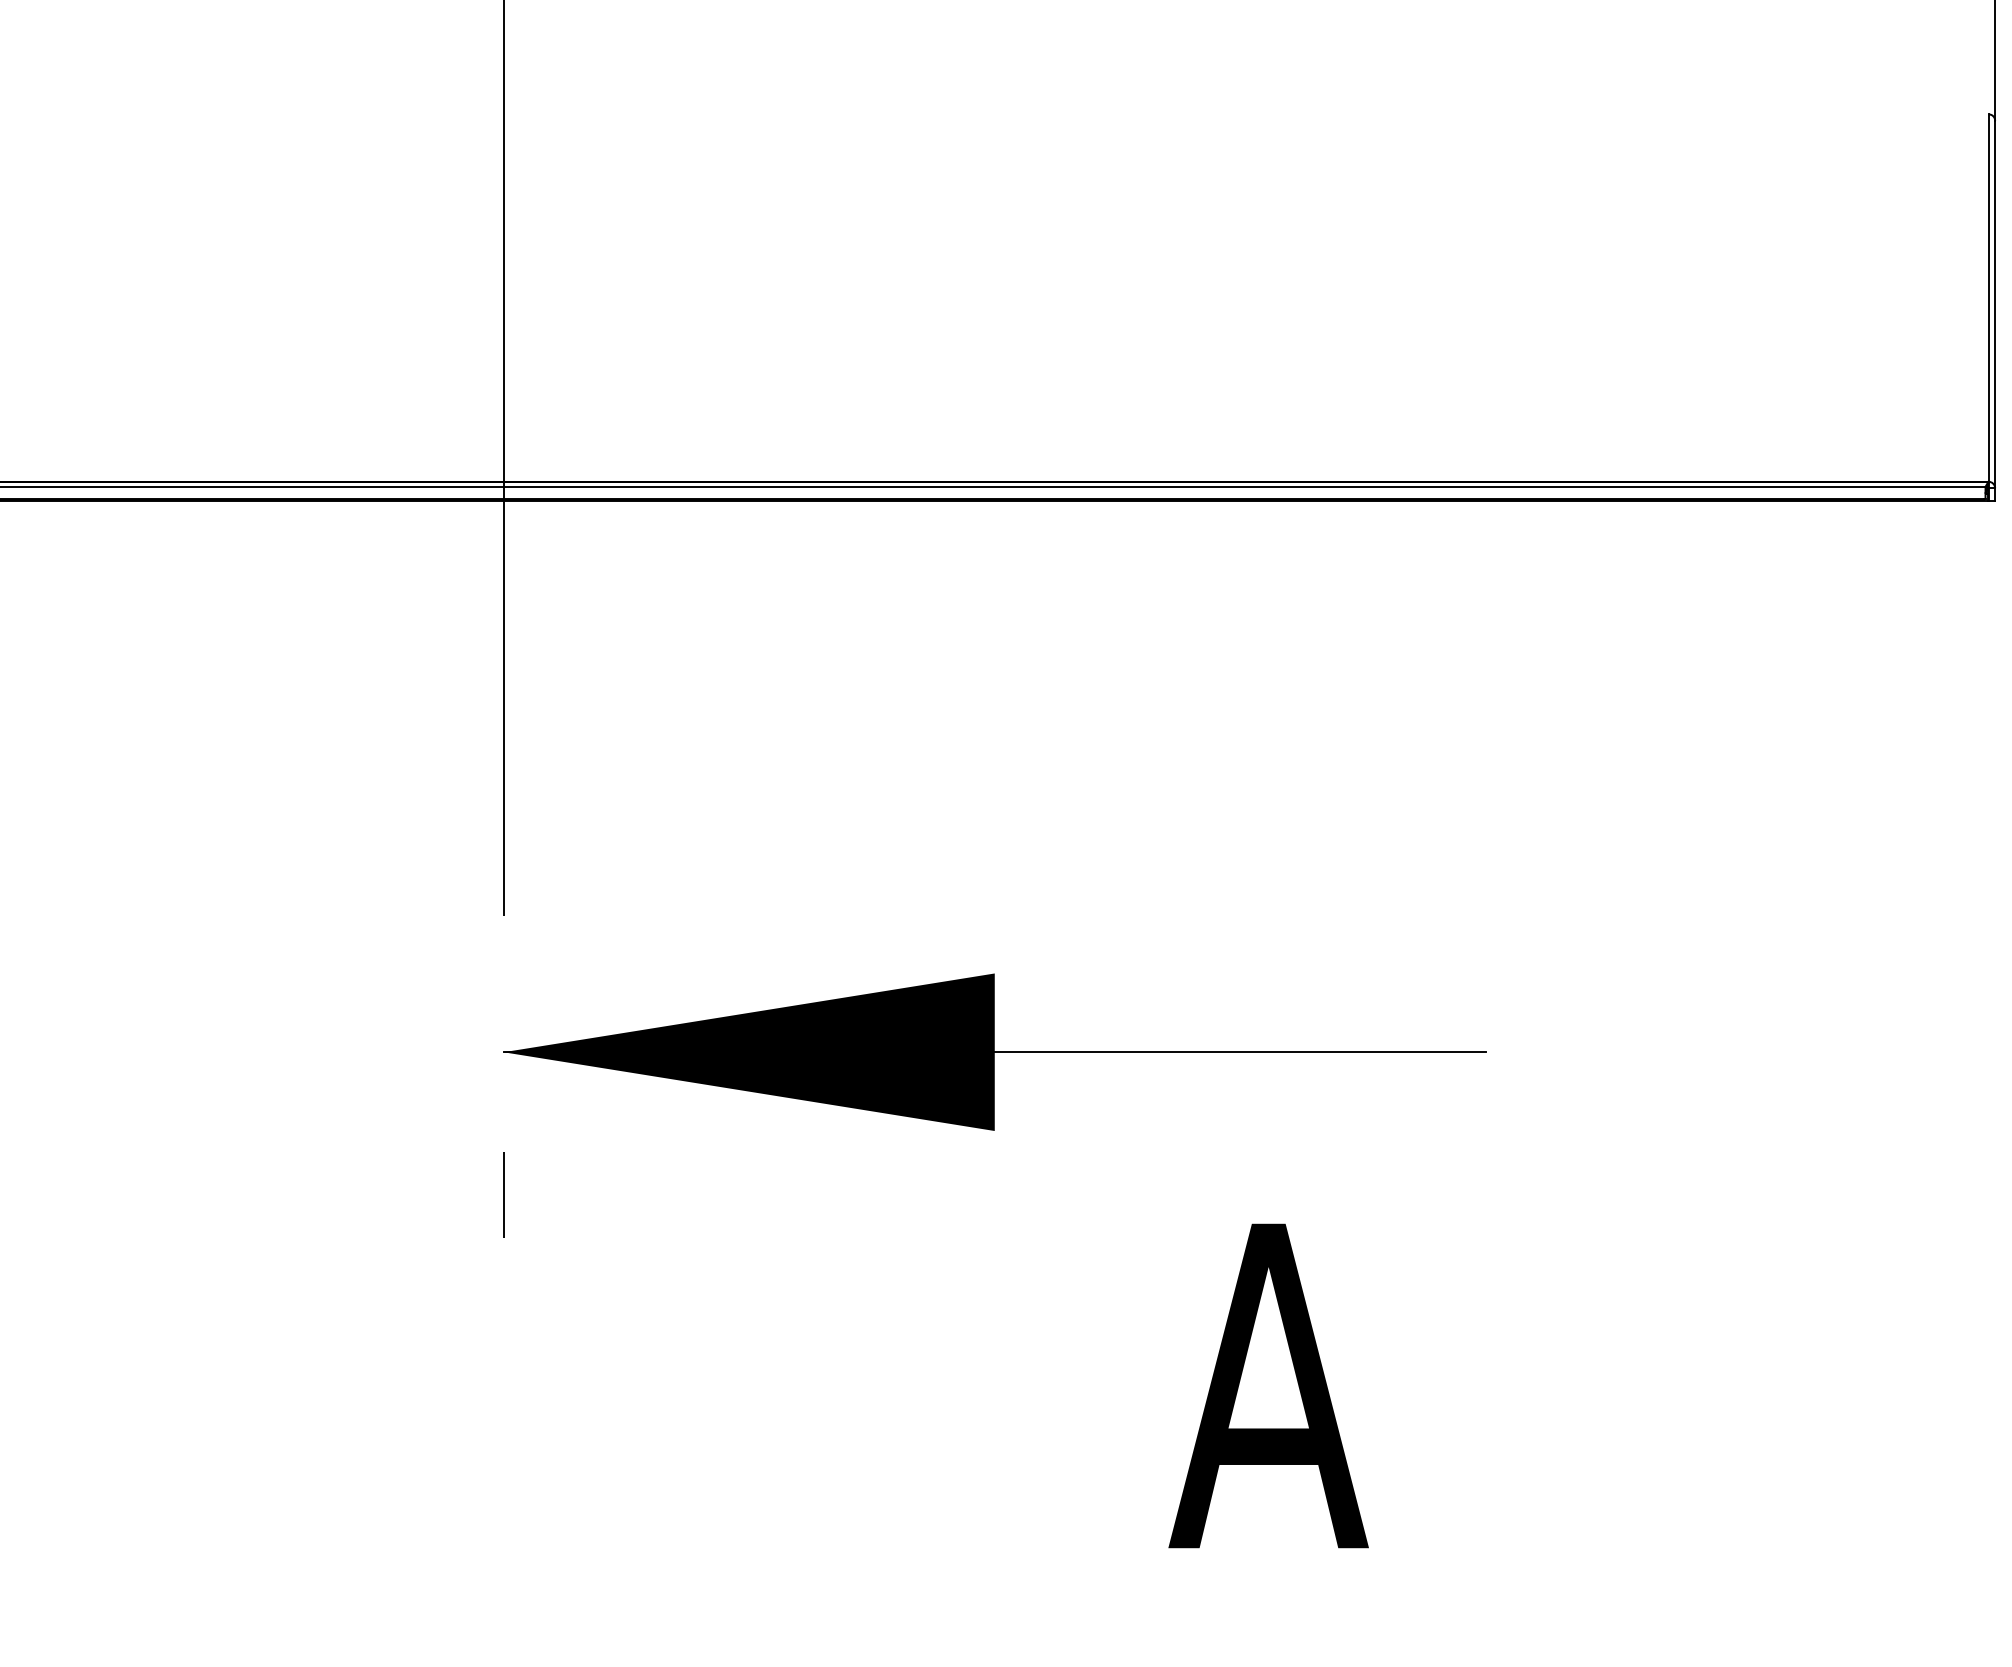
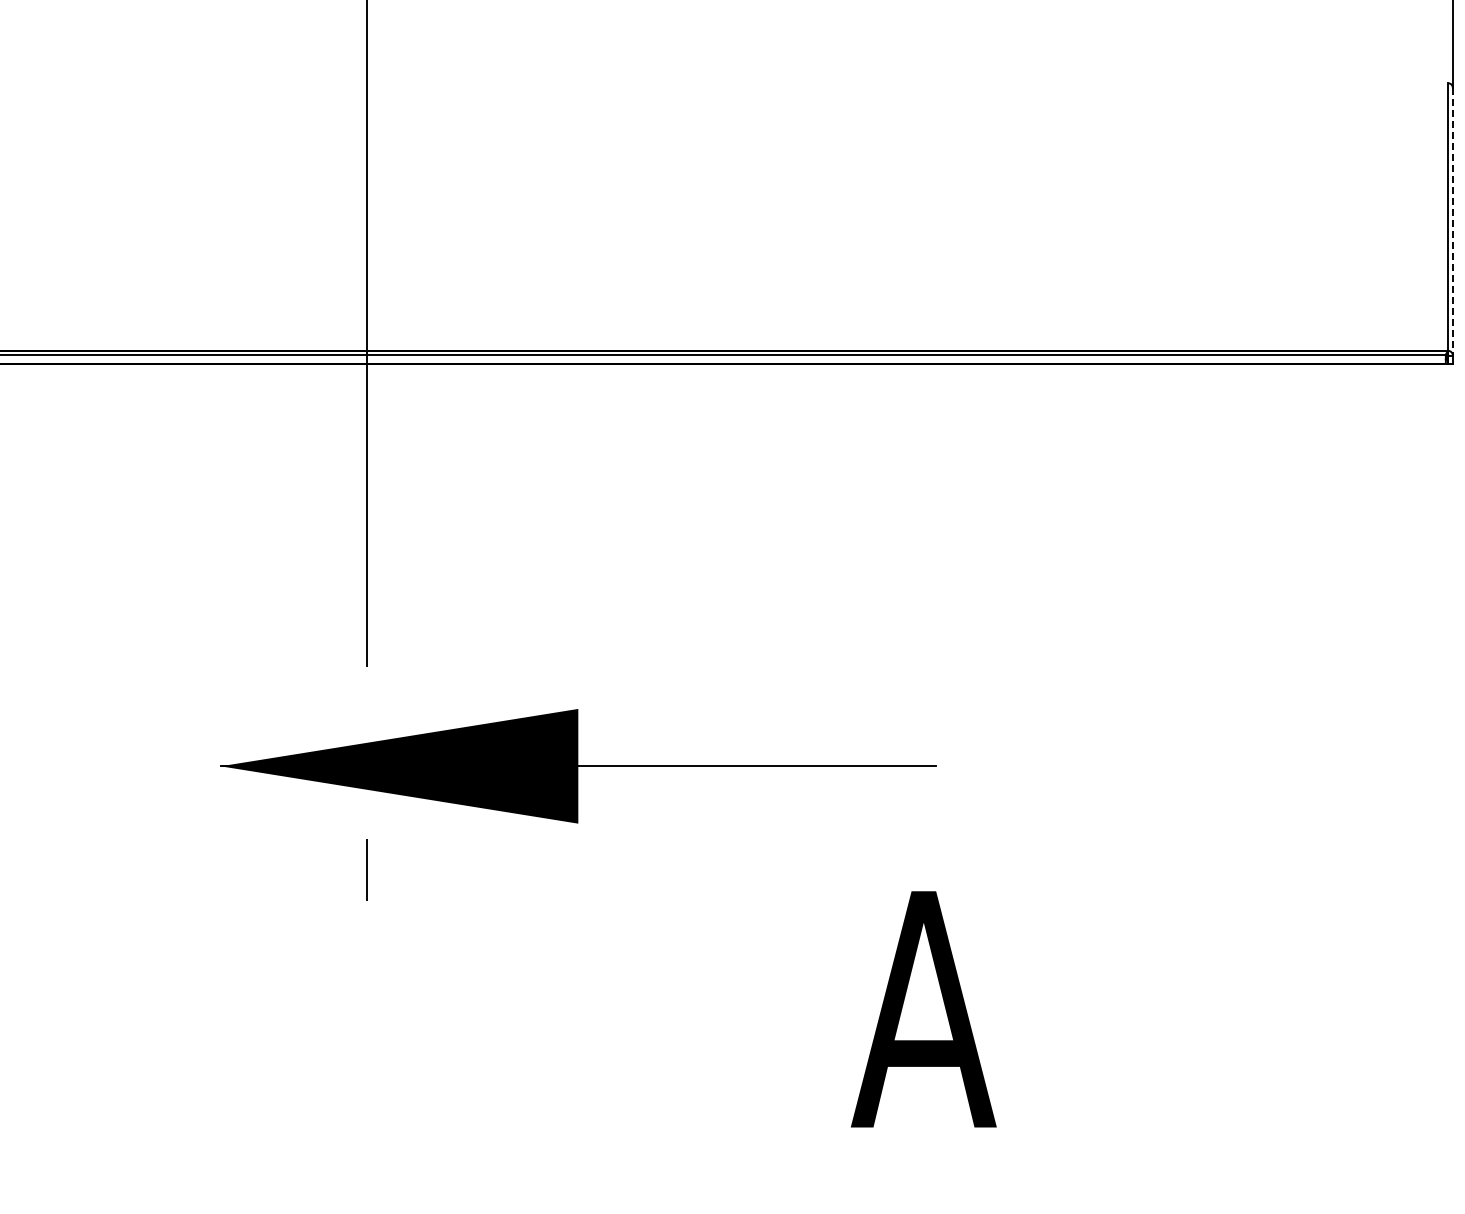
line: (1994, 304) -> (1452, 221), solid -> dashed
part: (995, 1052) -> (578, 766), moved

